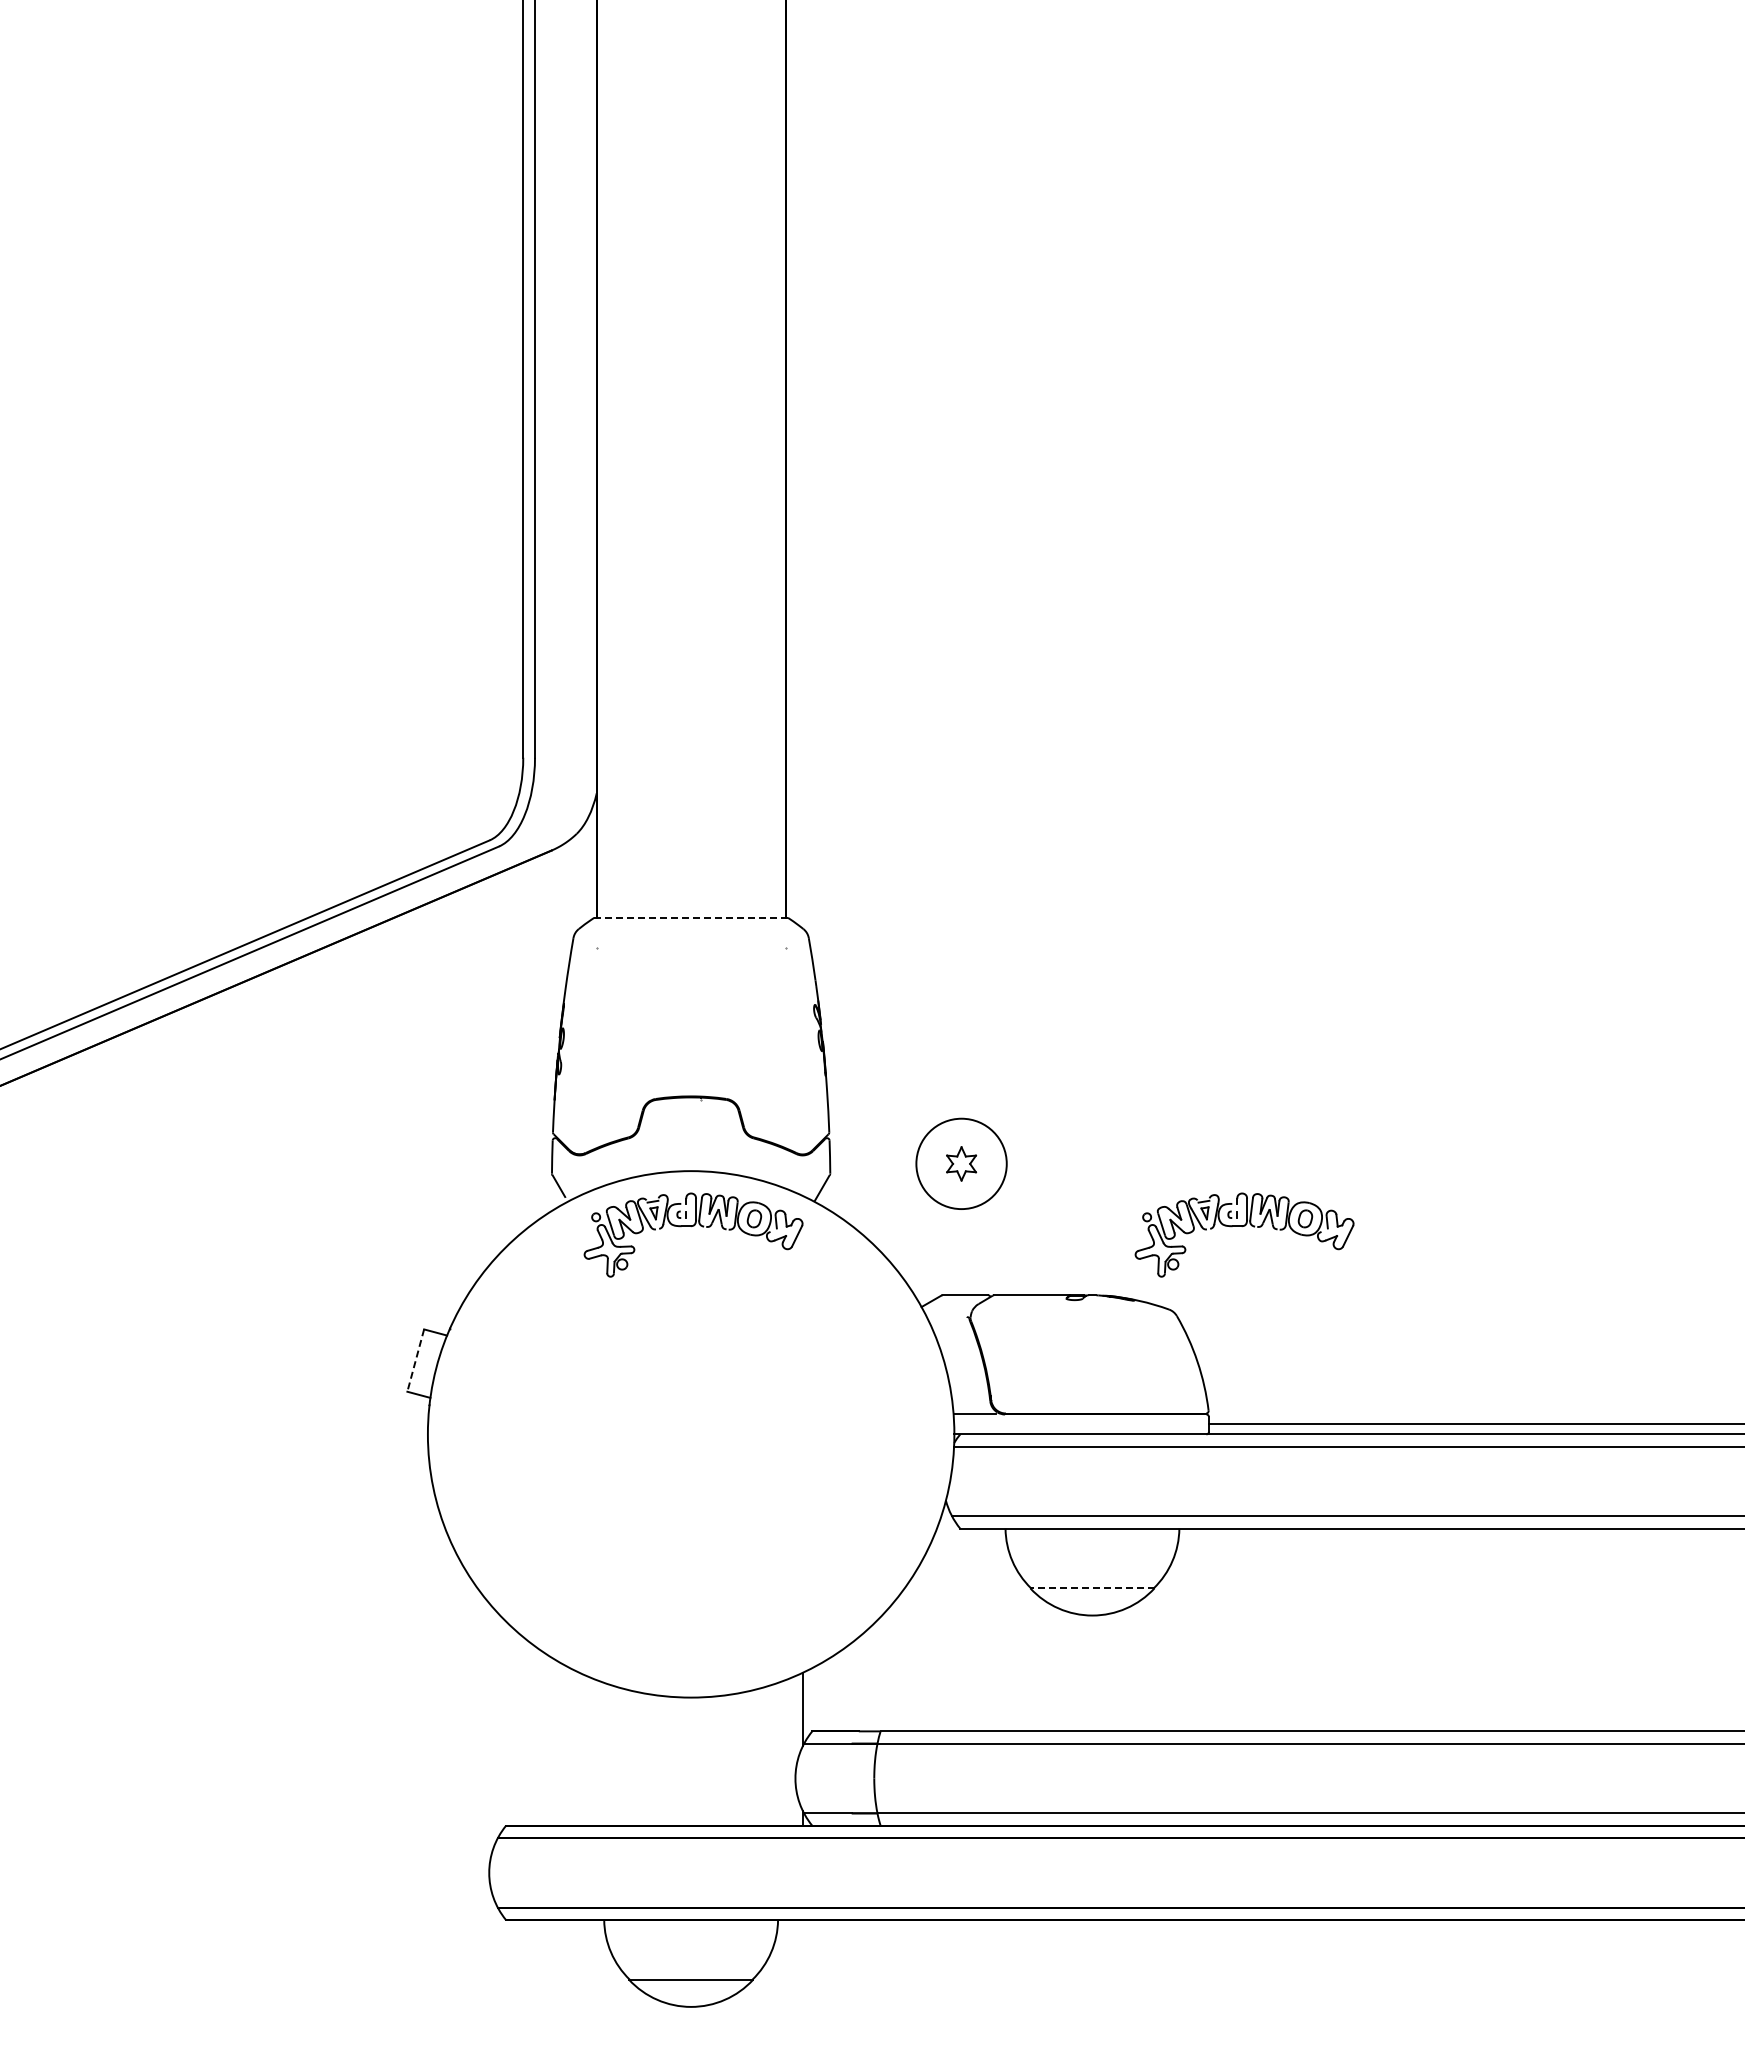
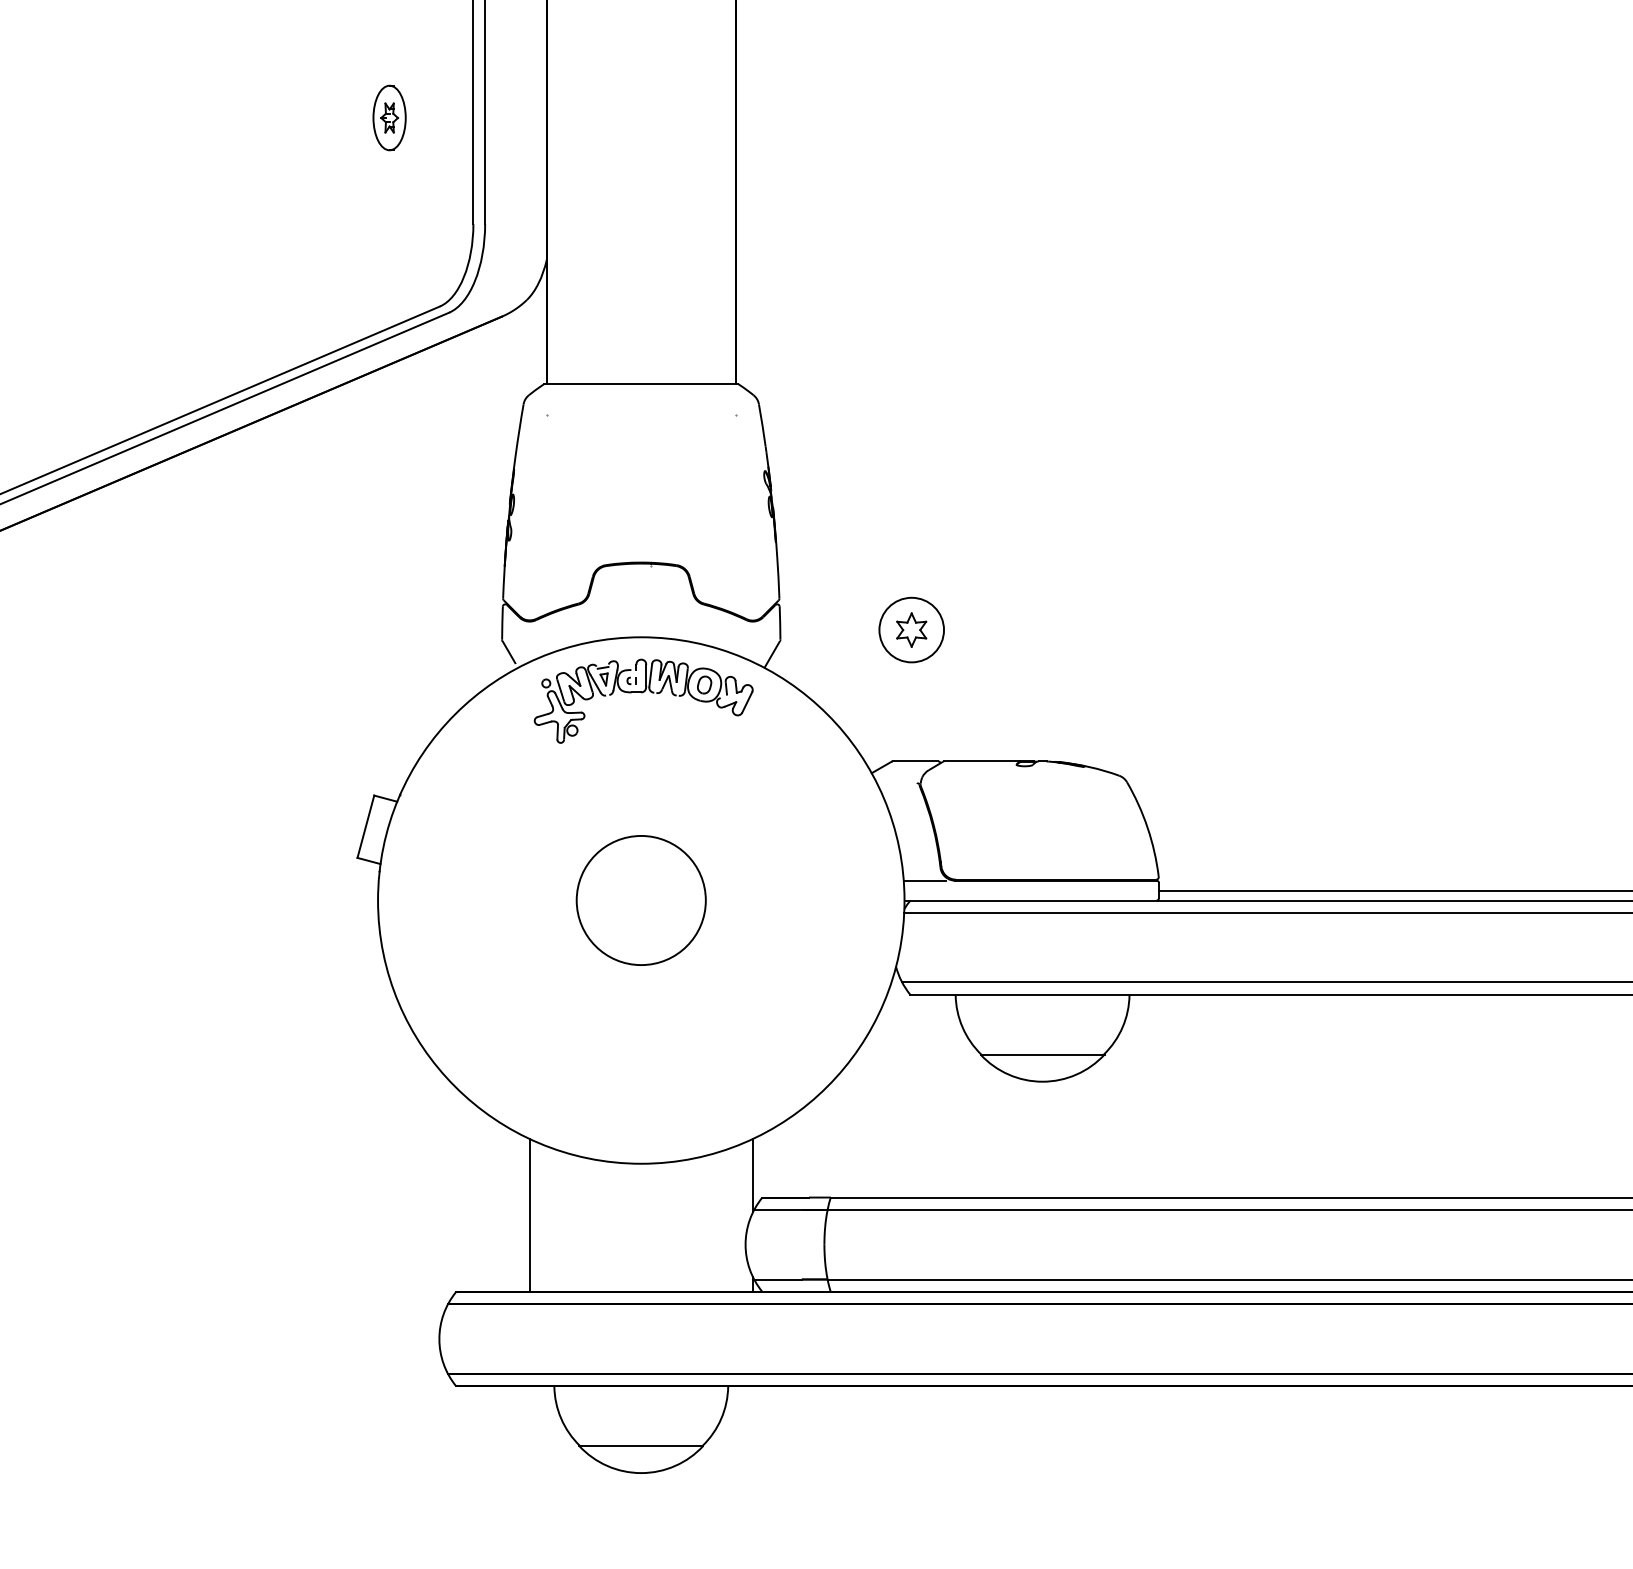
part: (439, 651) -> (389, 117), added
line: (691, 917) -> (641, 383), dashed -> solid
circle: (961, 1163) -> (911, 629), size x0.71
part: (1244, 1226) -> (1194, 692), removed
line: (415, 1361) -> (365, 827), dashed -> solid
circle: (690, 1433) -> (640, 899), added
line: (1091, 1588) -> (1041, 1054), dashed -> solid
line: (579, 1748) -> (529, 1214), added

